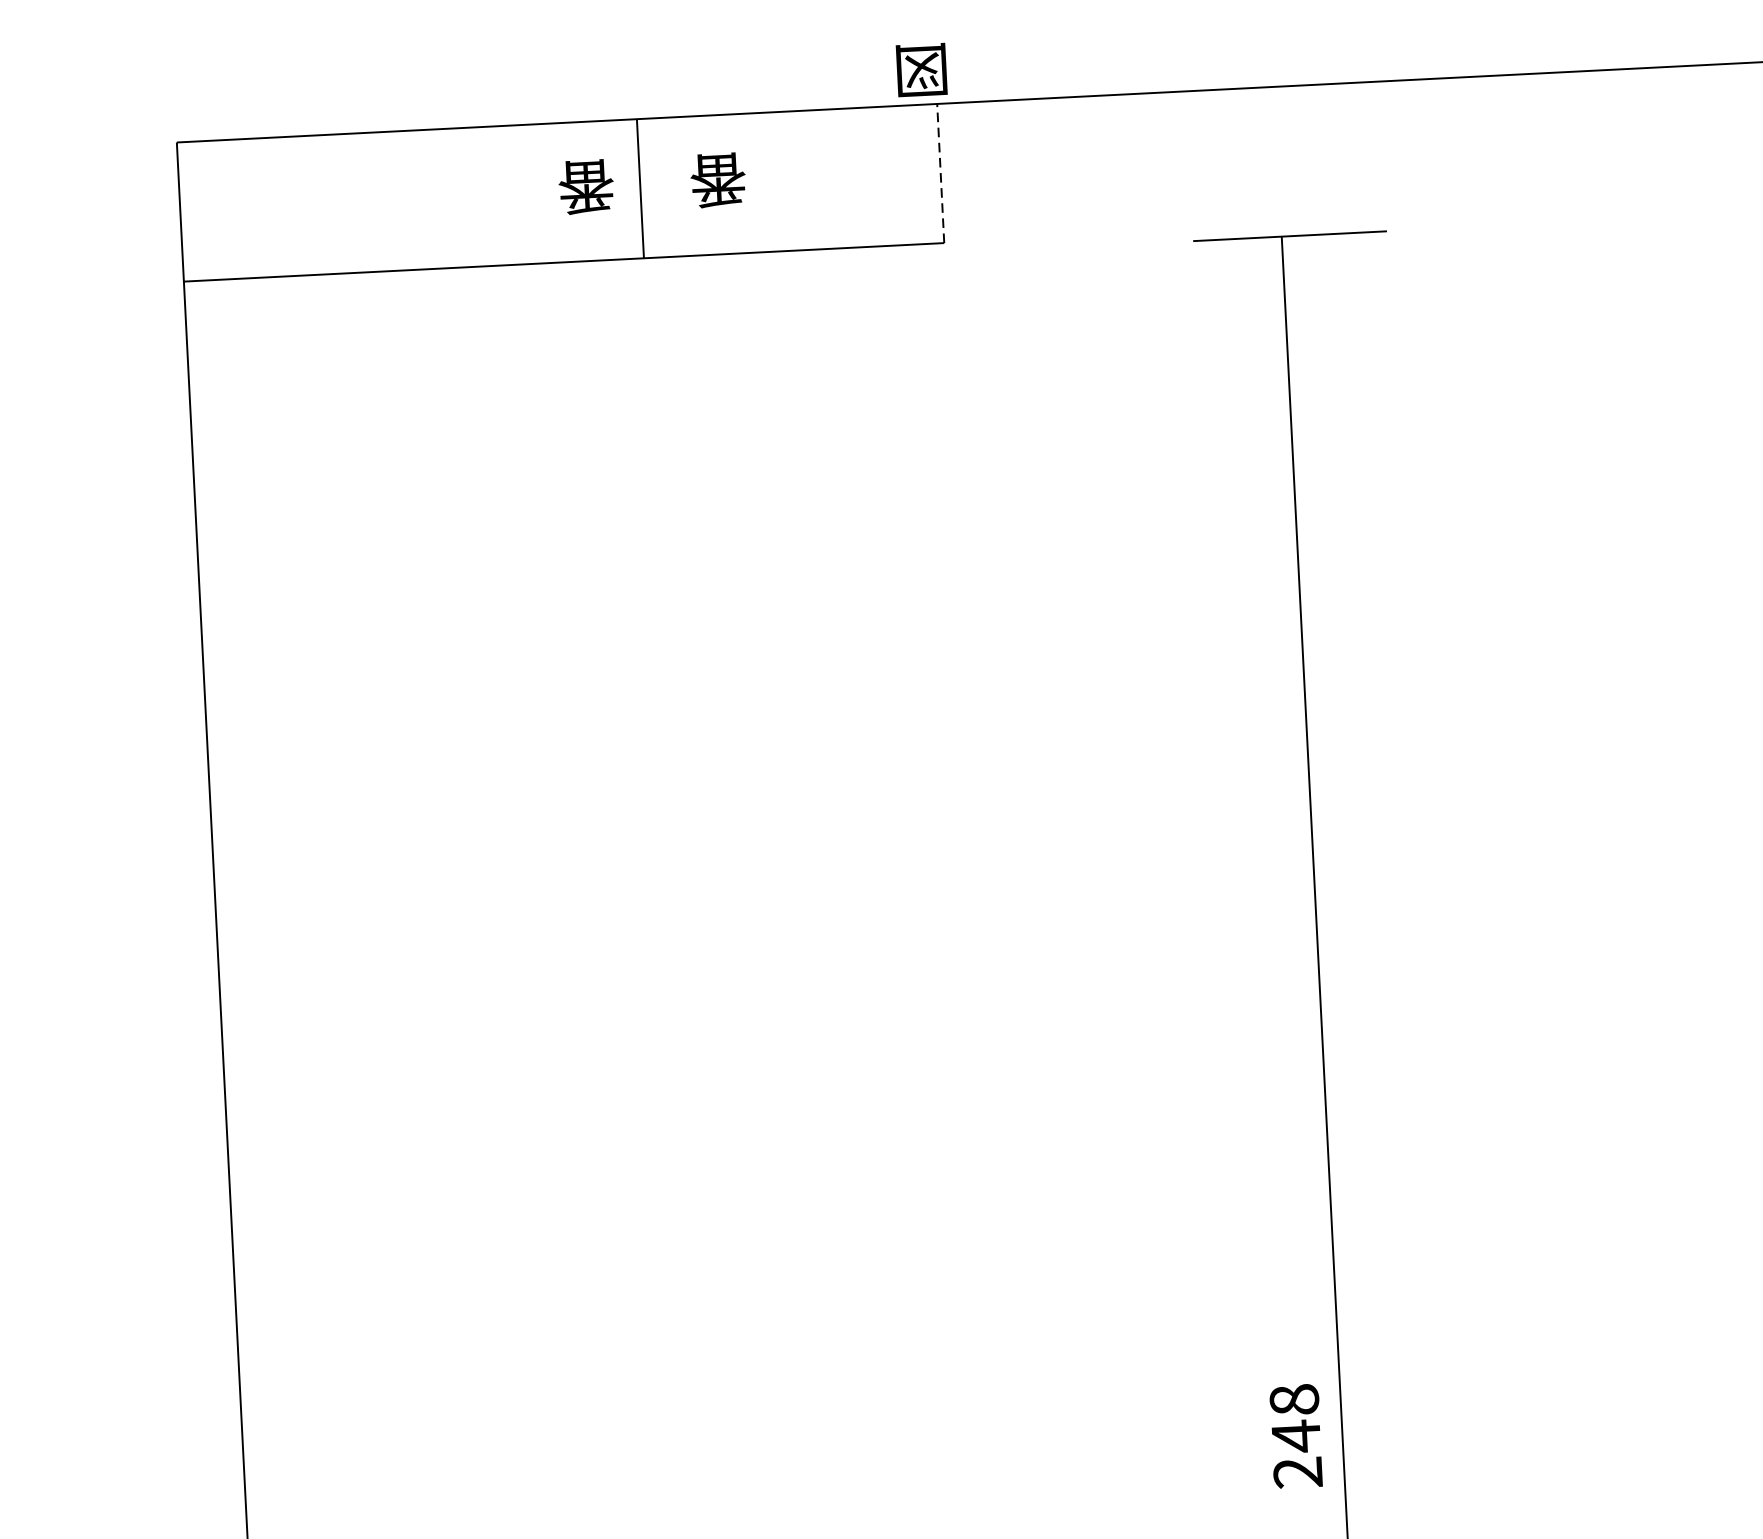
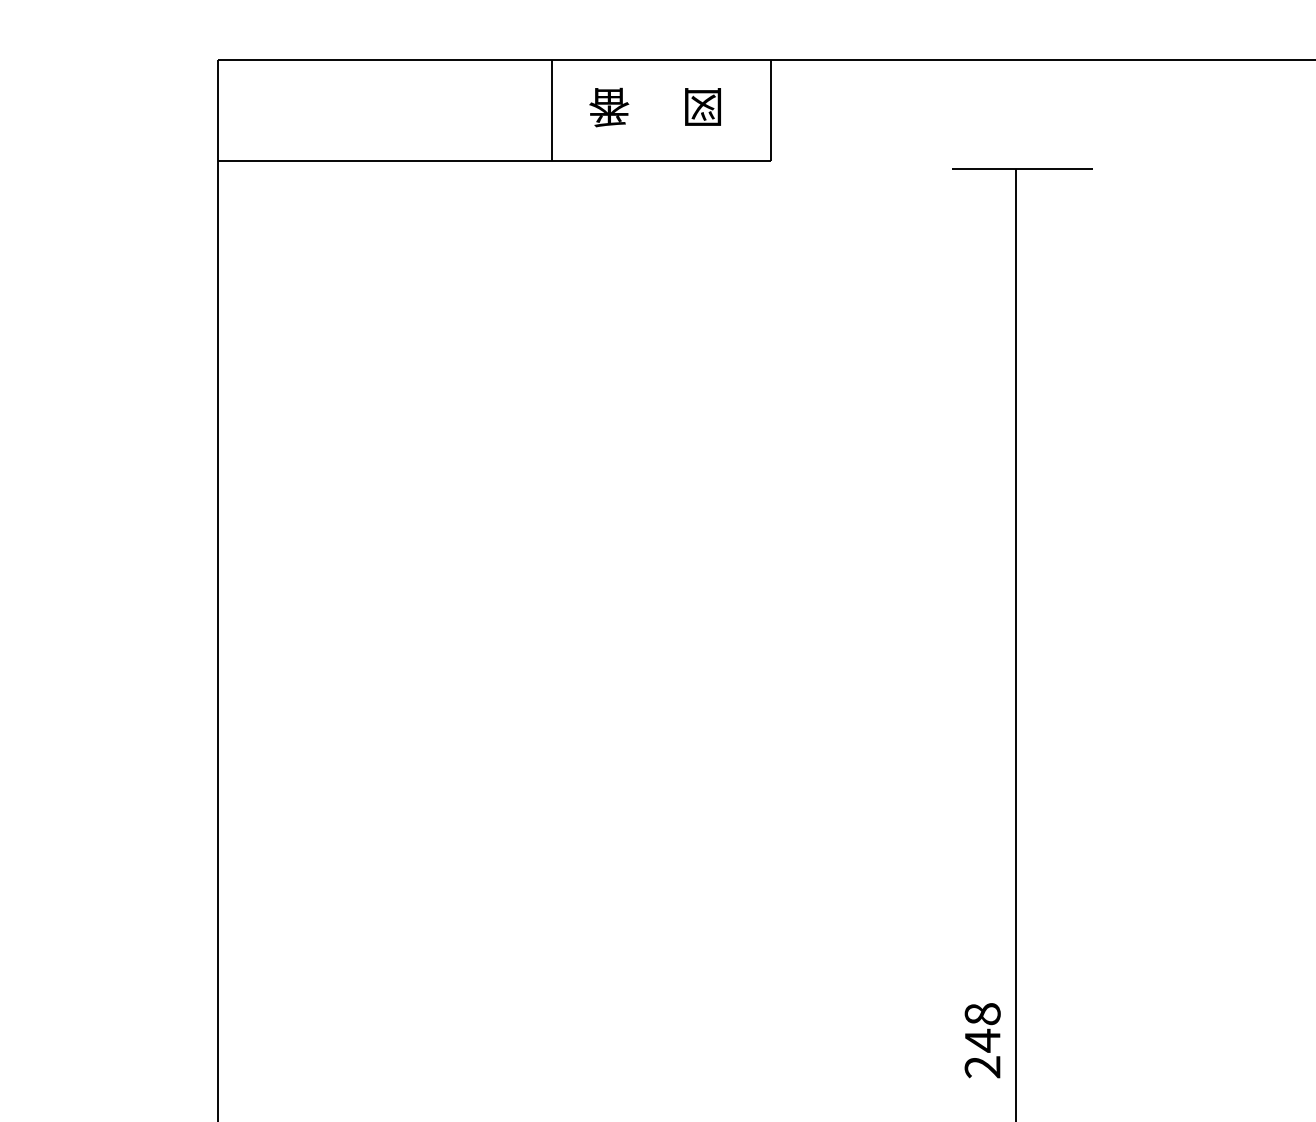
part: (920, 69) -> (702, 106), moved
line: (941, 173) -> (771, 110), dashed -> solid
part: (586, 186) -> (513, 107), removed

